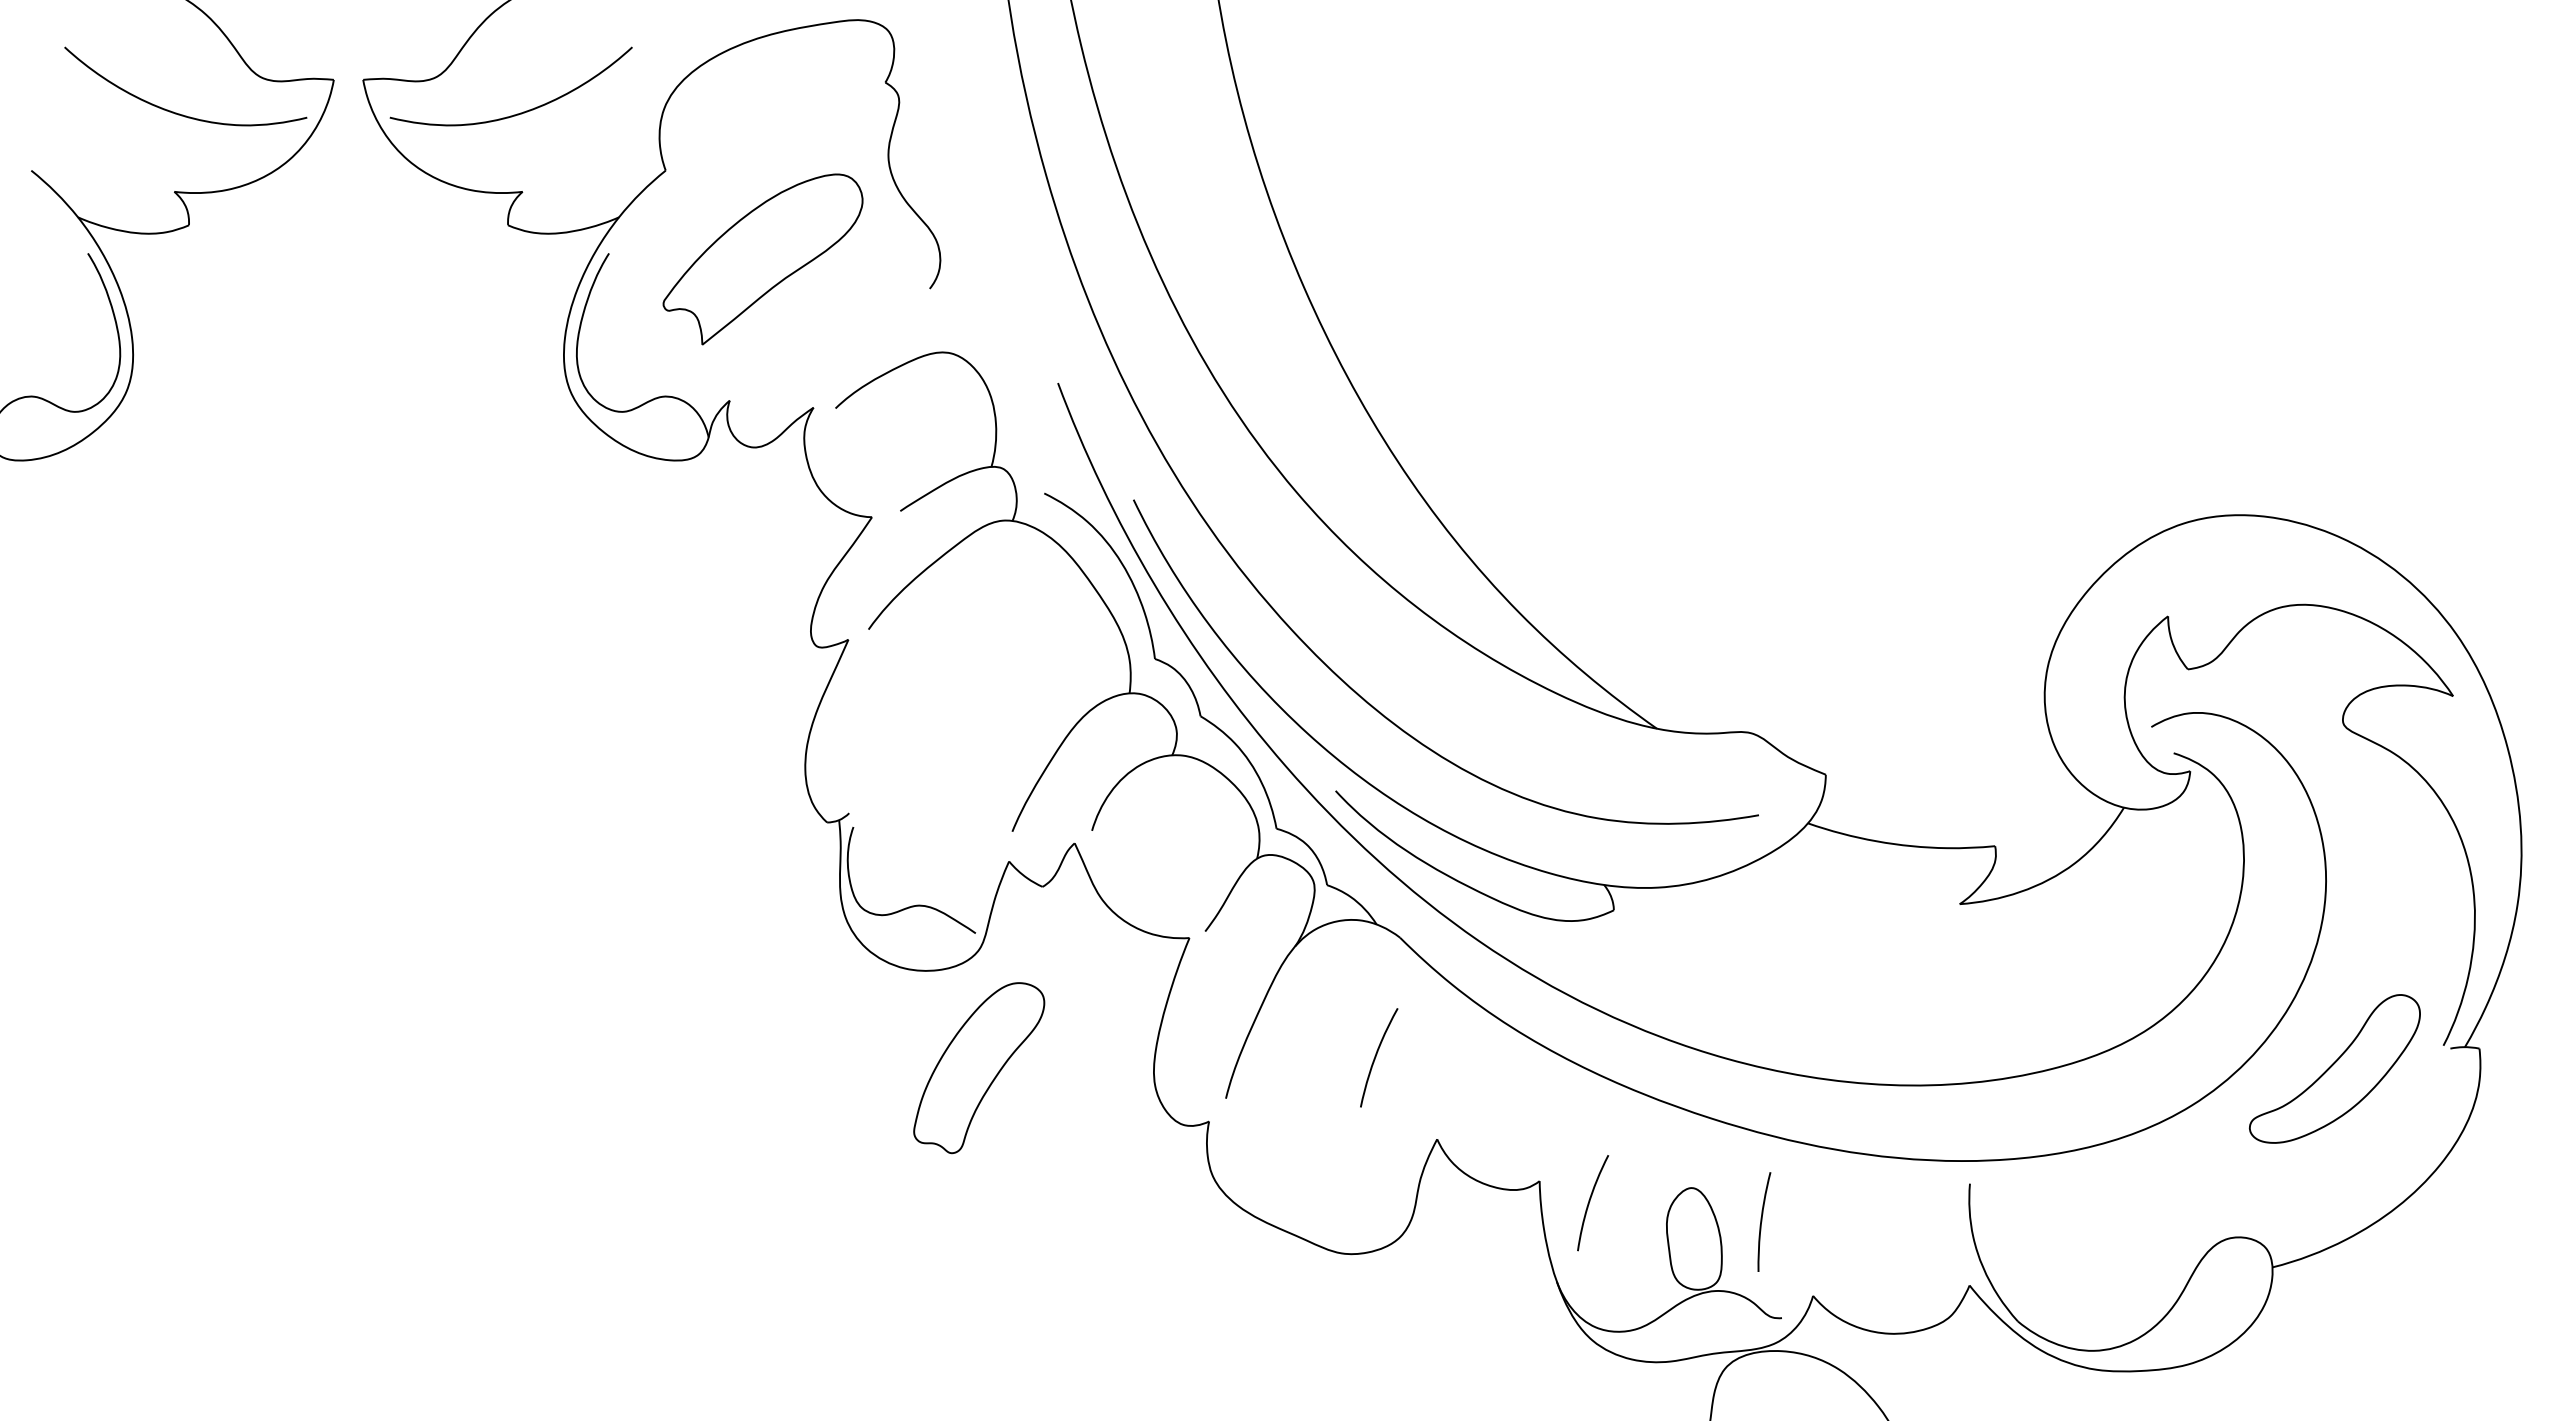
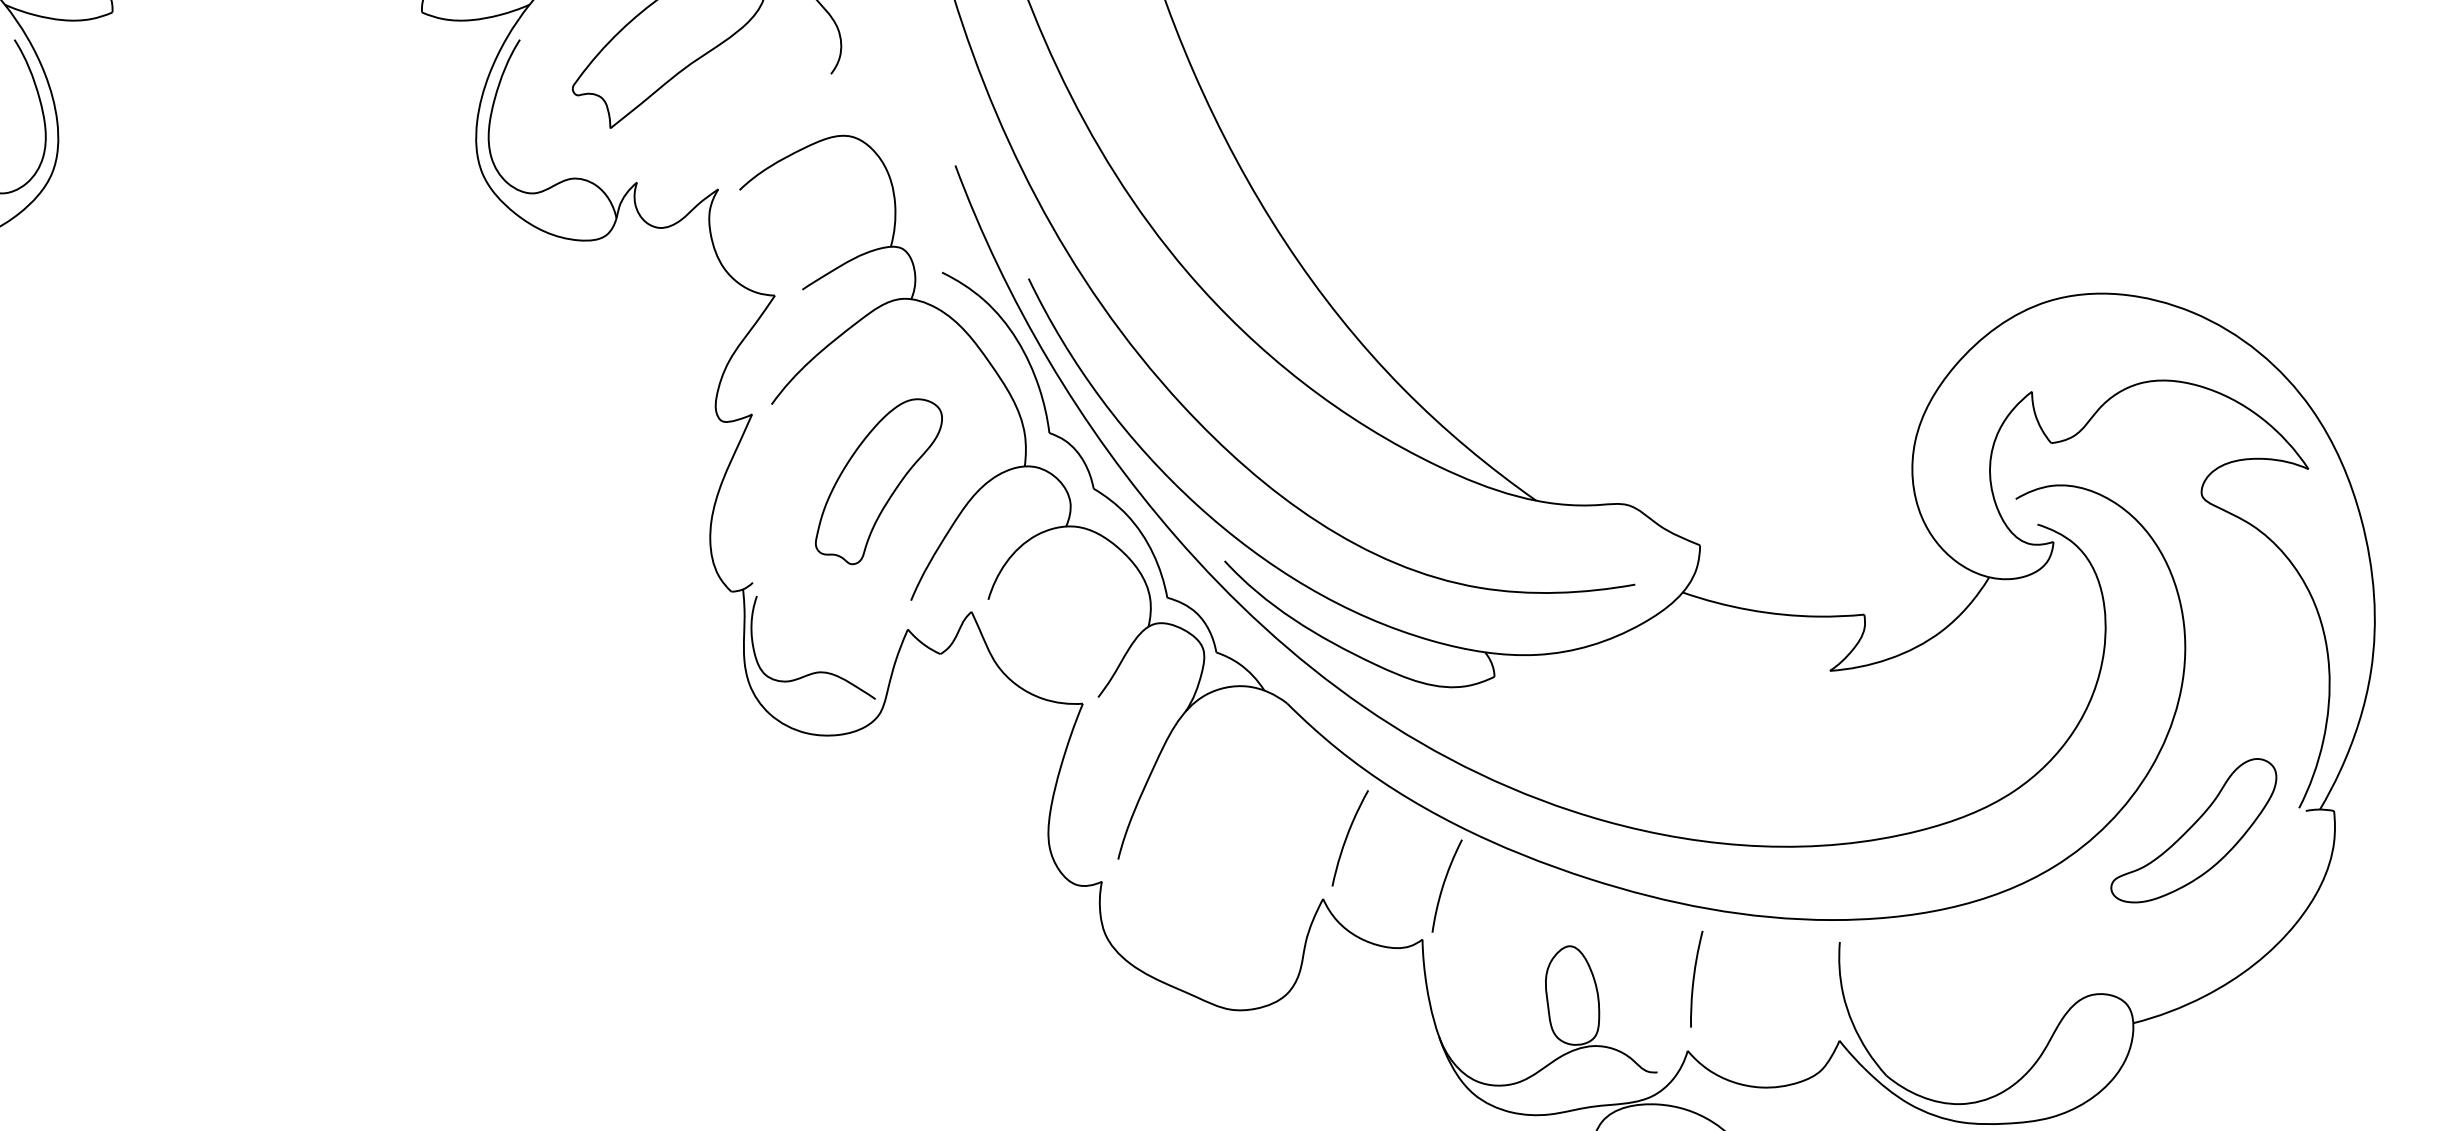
curve: (1376, 1057) -> (1347, 838), moved
part: (979, 1068) -> (879, 482), moved
curve: (1590, 1201) -> (1444, 884), moved
curve: (1762, 1221) -> (1694, 978), moved

